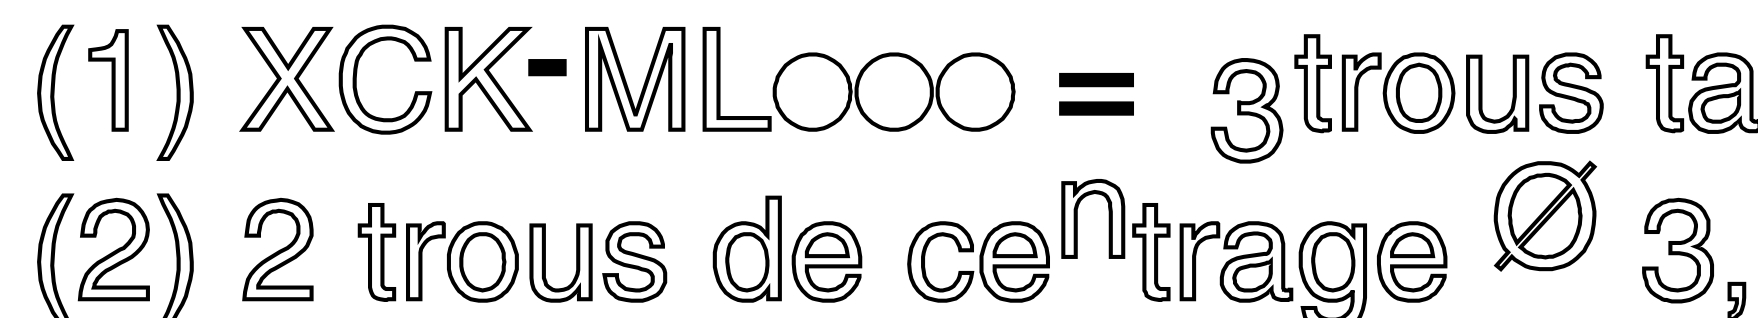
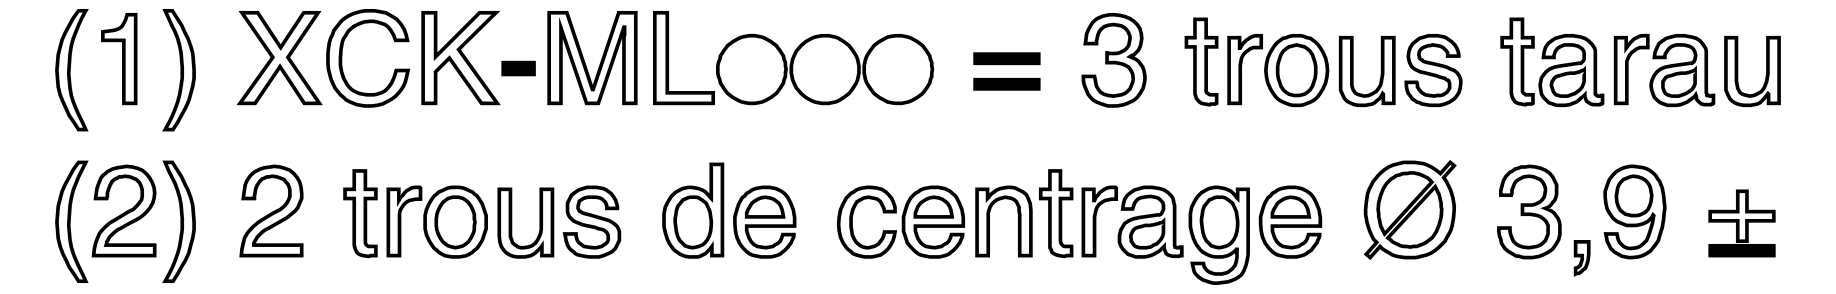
part: (547, 67) -> (518, 68), moved
part: (1246, 110) -> (1113, 60), moved
part: (1544, 215) -> (1409, 209), moved
part: (1077, 218) -> (989, 221), moved

